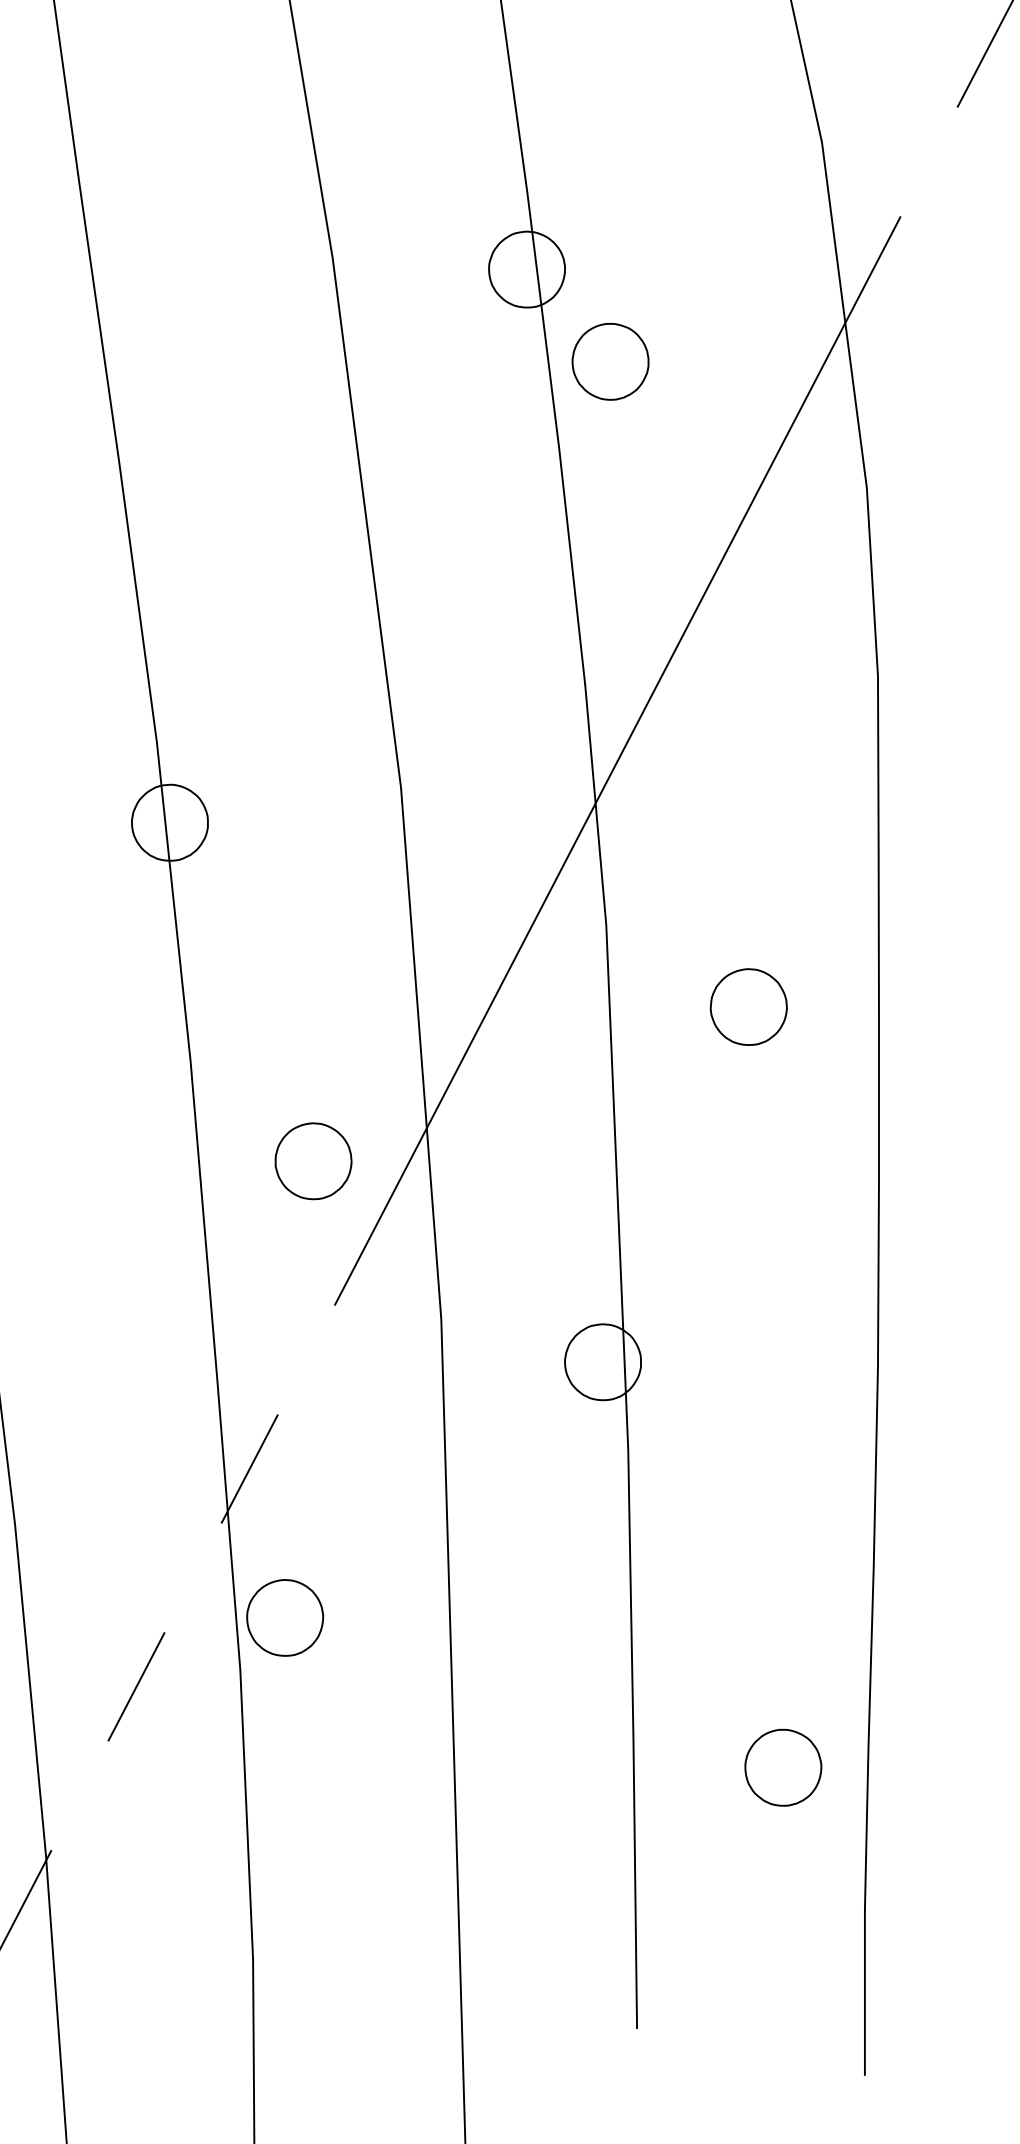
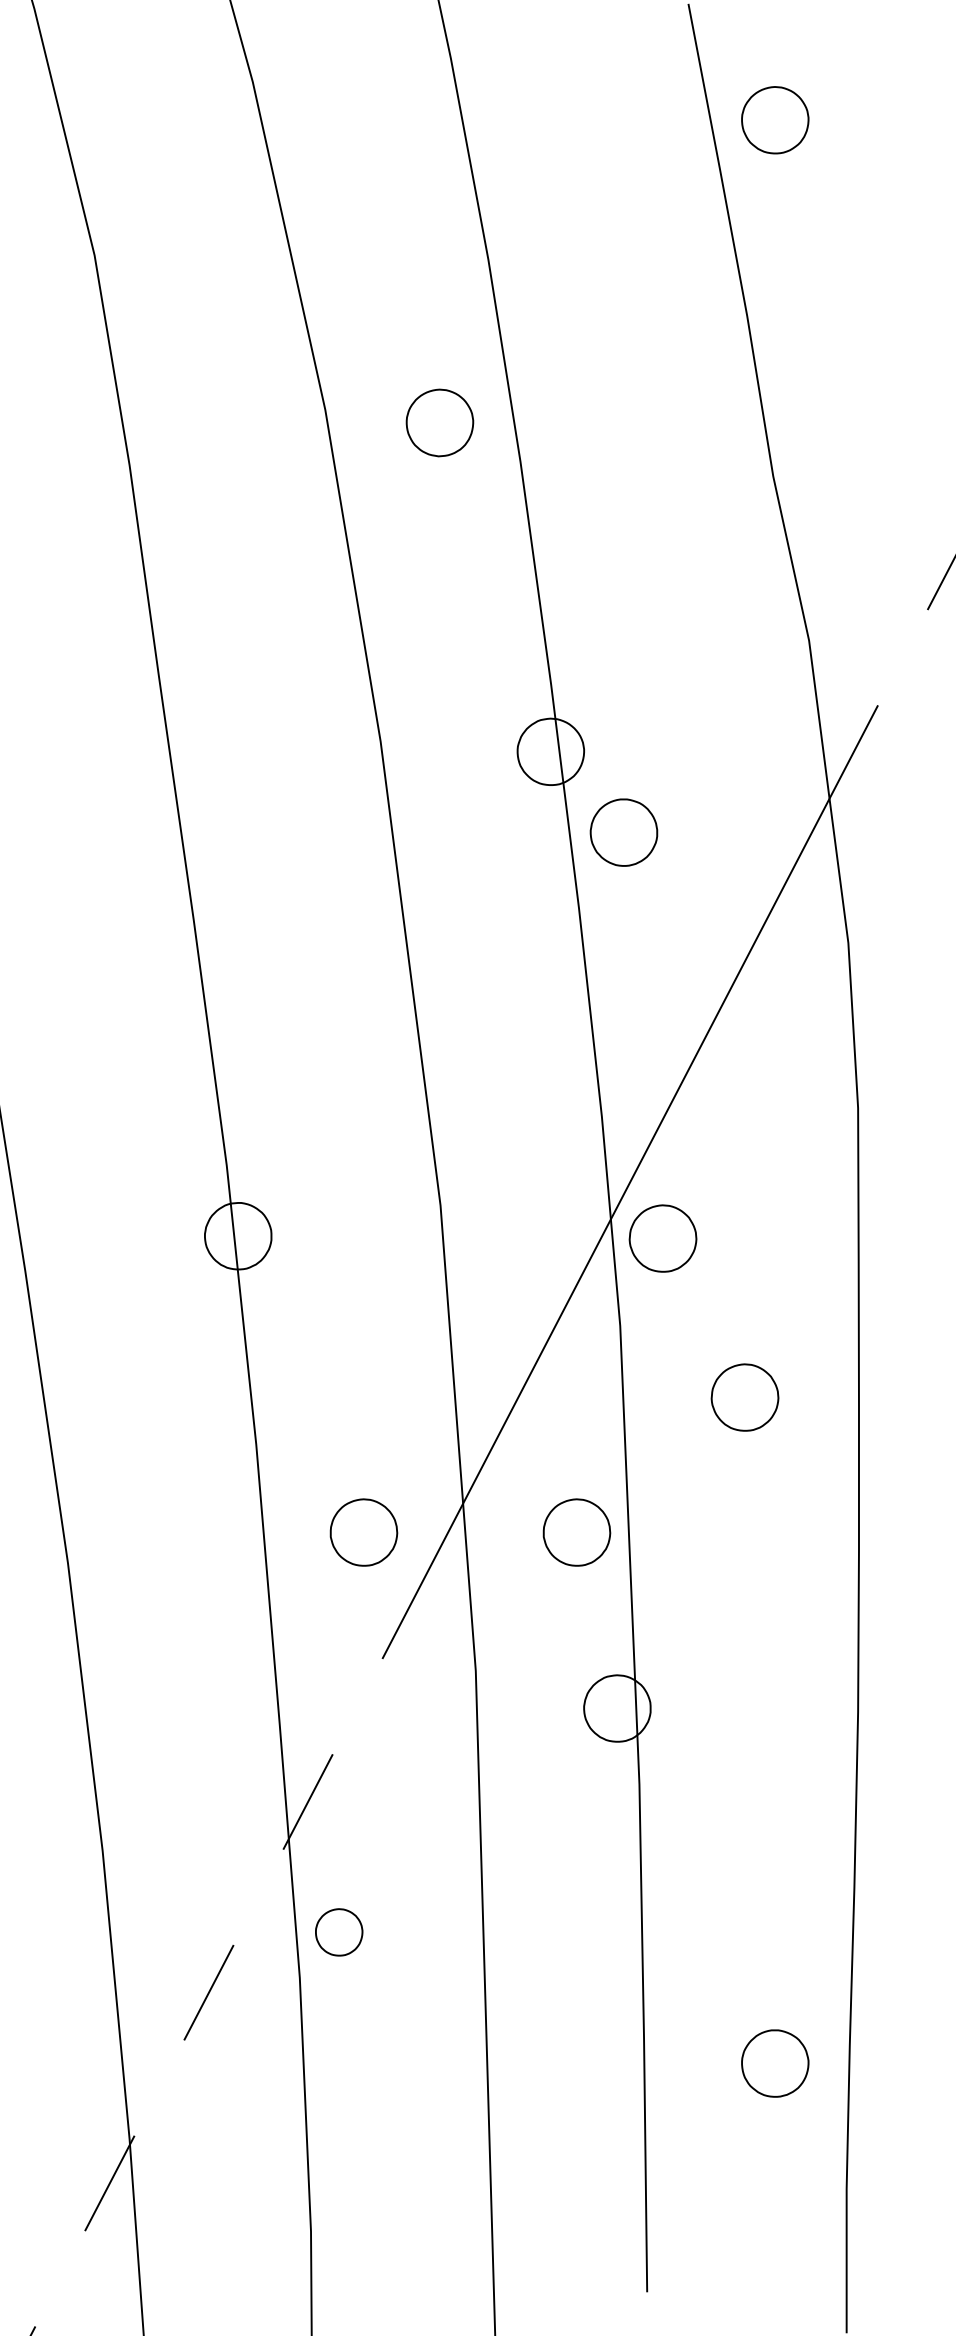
part: (654, 825) -> (662, 1238), added
part: (556, 1161) -> (576, 1532), added
part: (285, 1618) -> (339, 1932), size x0.7

